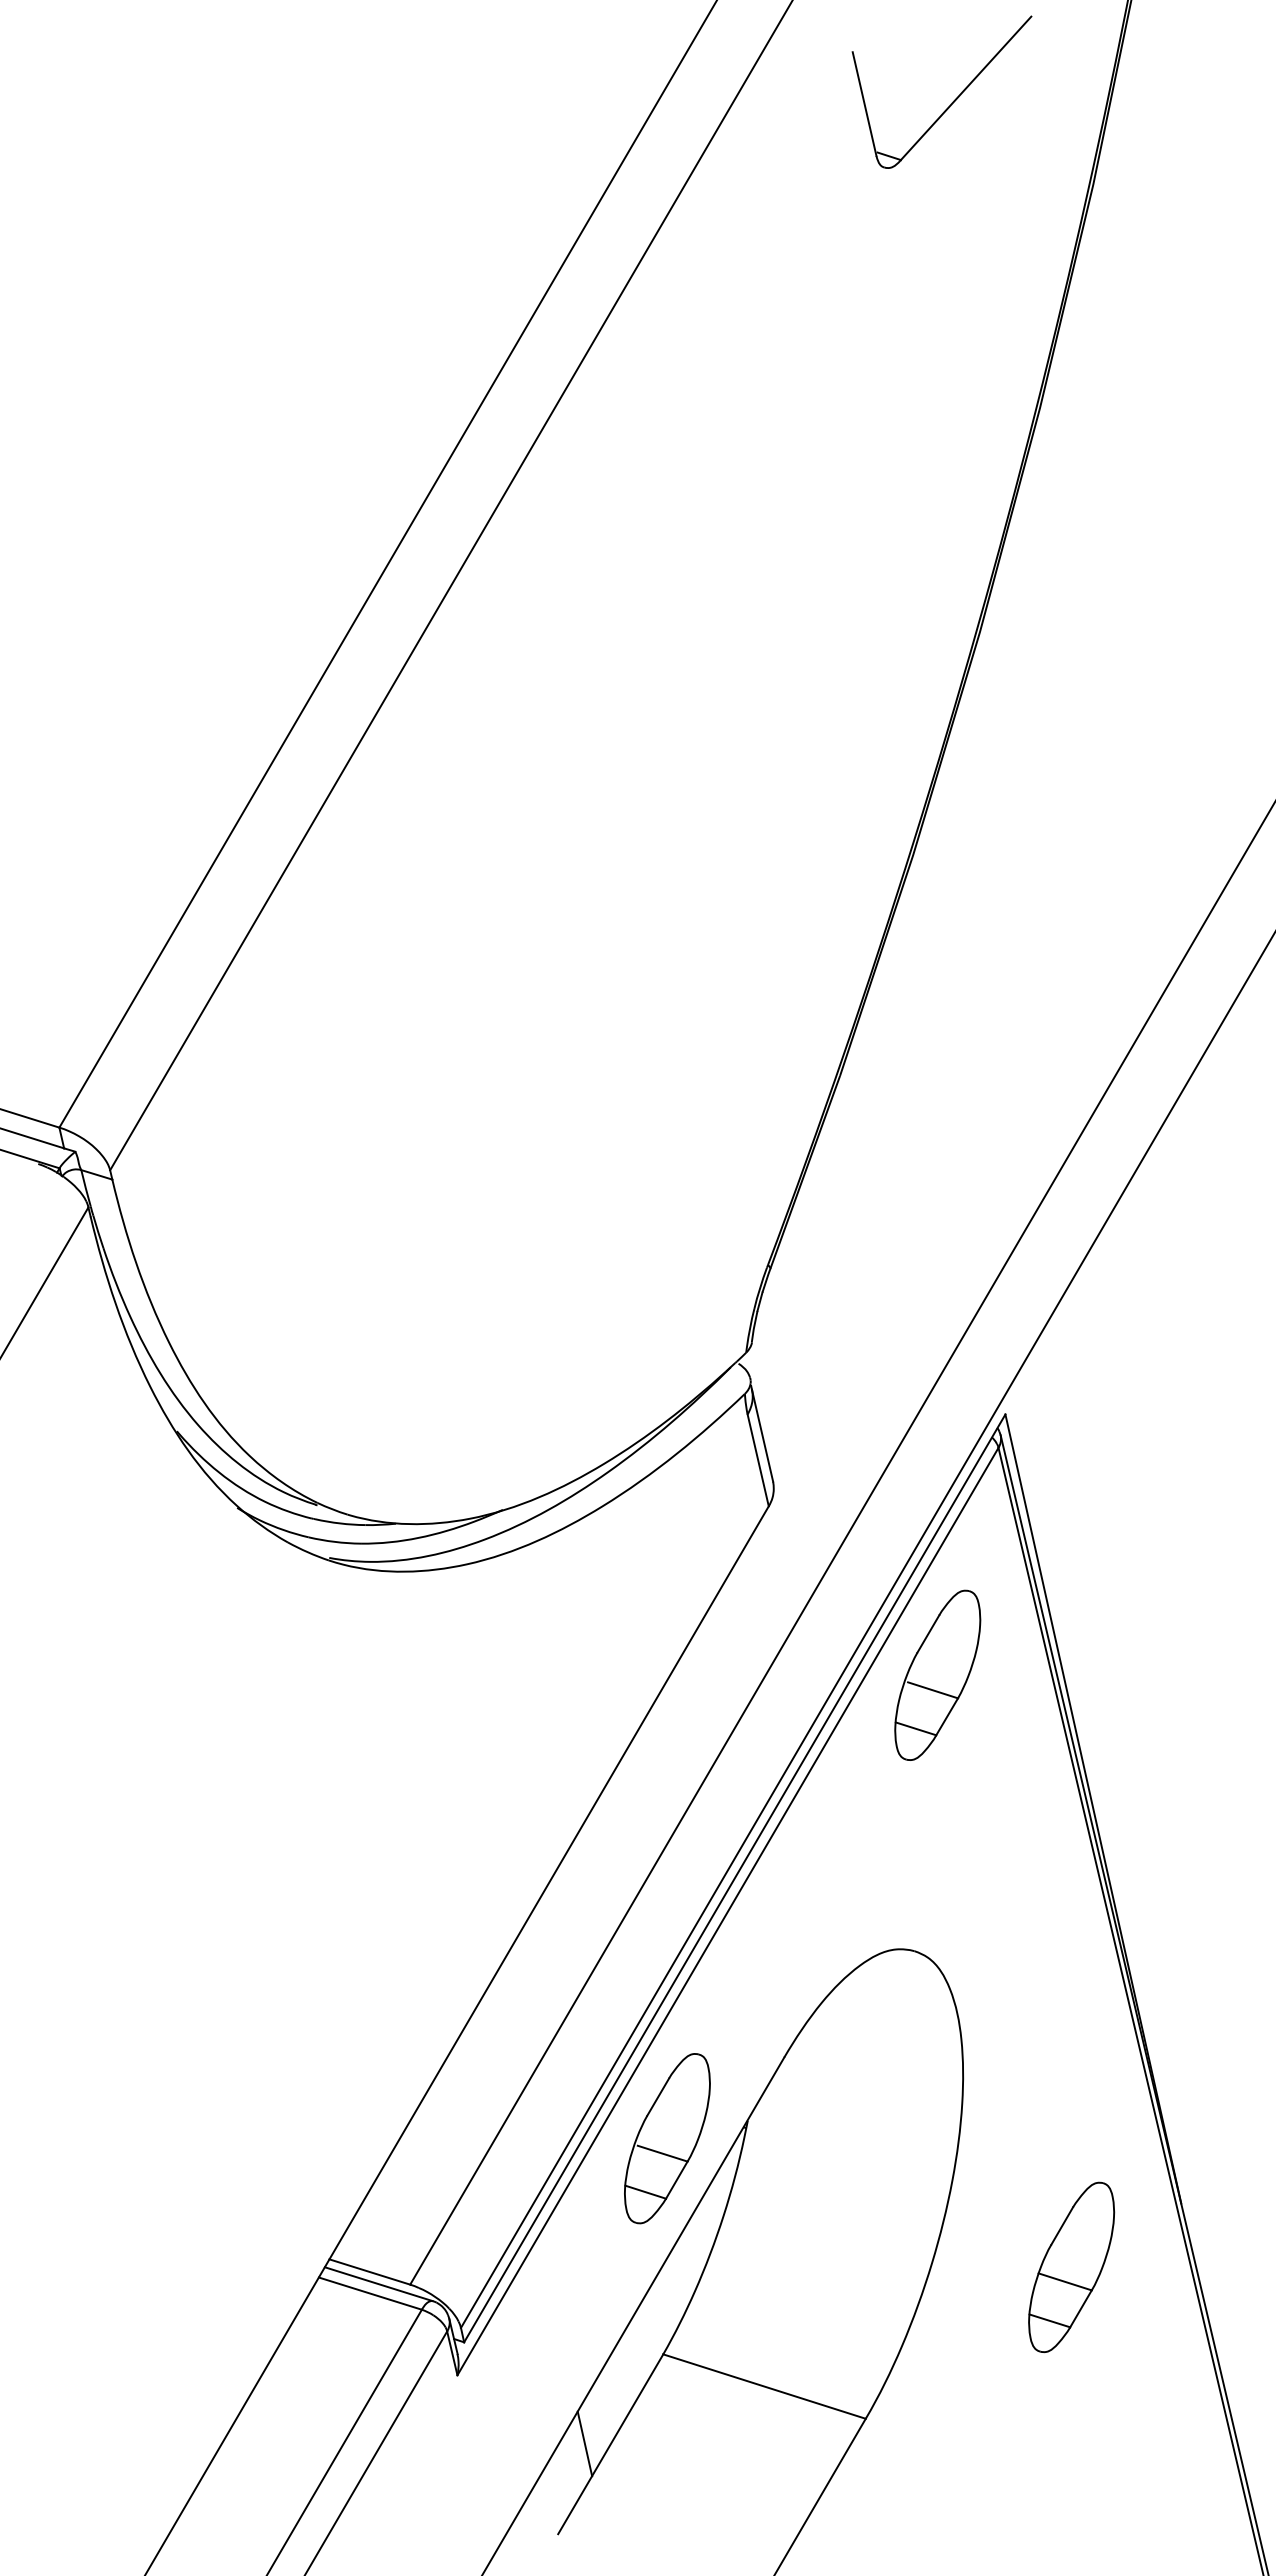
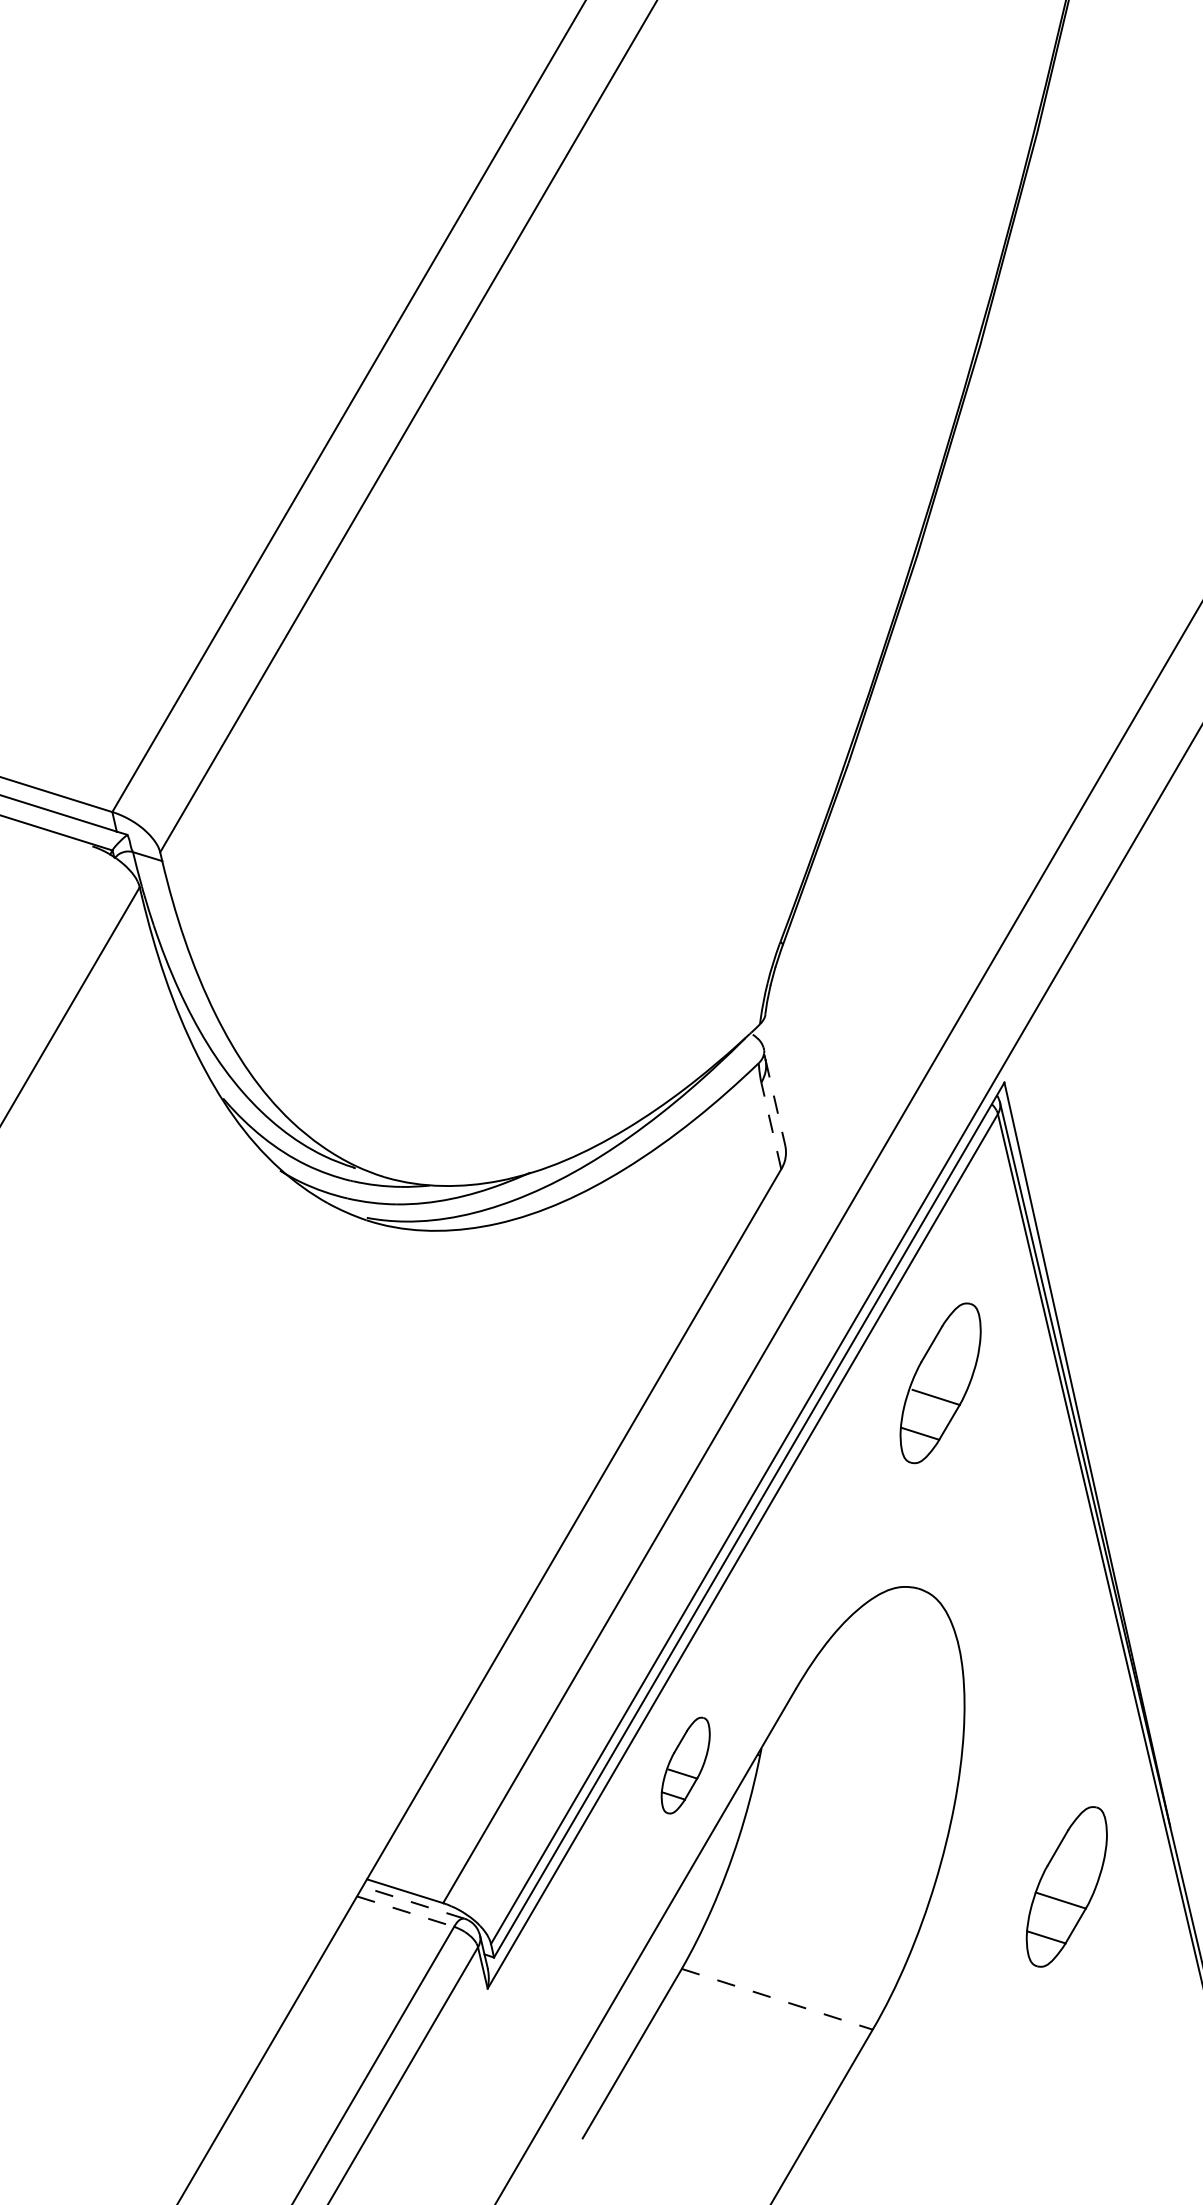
line: (762, 1436) -> (775, 1103), solid -> dashed
line: (758, 1459) -> (771, 1125), solid -> dashed
part: (937, 1674) -> (940, 1382), moved
part: (667, 2138) -> (685, 1765), size x0.6
line: (378, 2284) -> (413, 1903), solid -> dashed
line: (370, 2293) -> (405, 1911), solid -> dashed
line: (765, 2386) -> (778, 1999), solid -> dashed
line: (584, 2443) -> (607, 2052), removed

